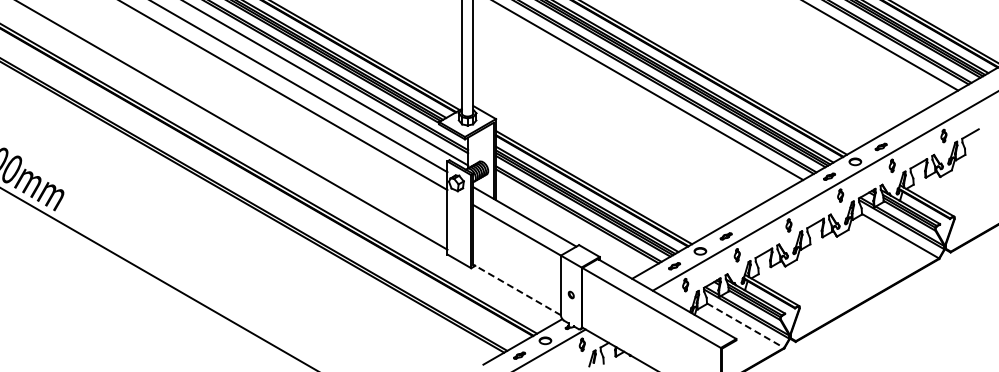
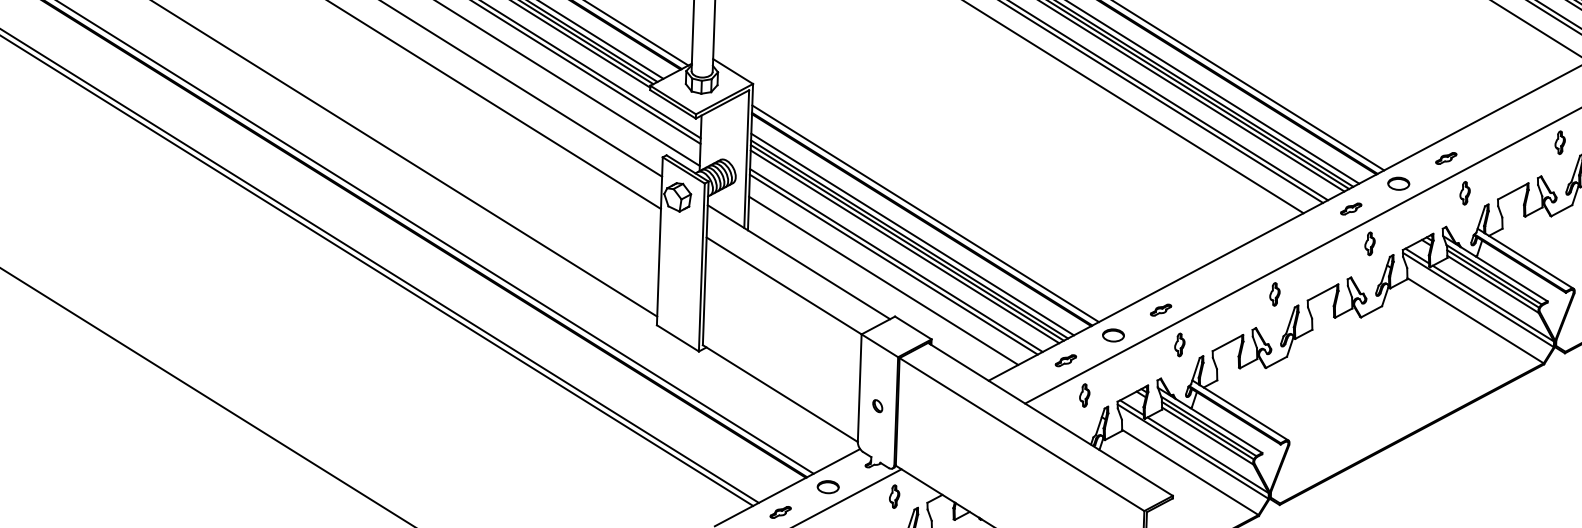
line: (572, 225) -> (884, 280), added
line: (517, 289) -> (781, 392), dashed -> solid
line: (745, 325) -> (1190, 472), dashed -> solid

